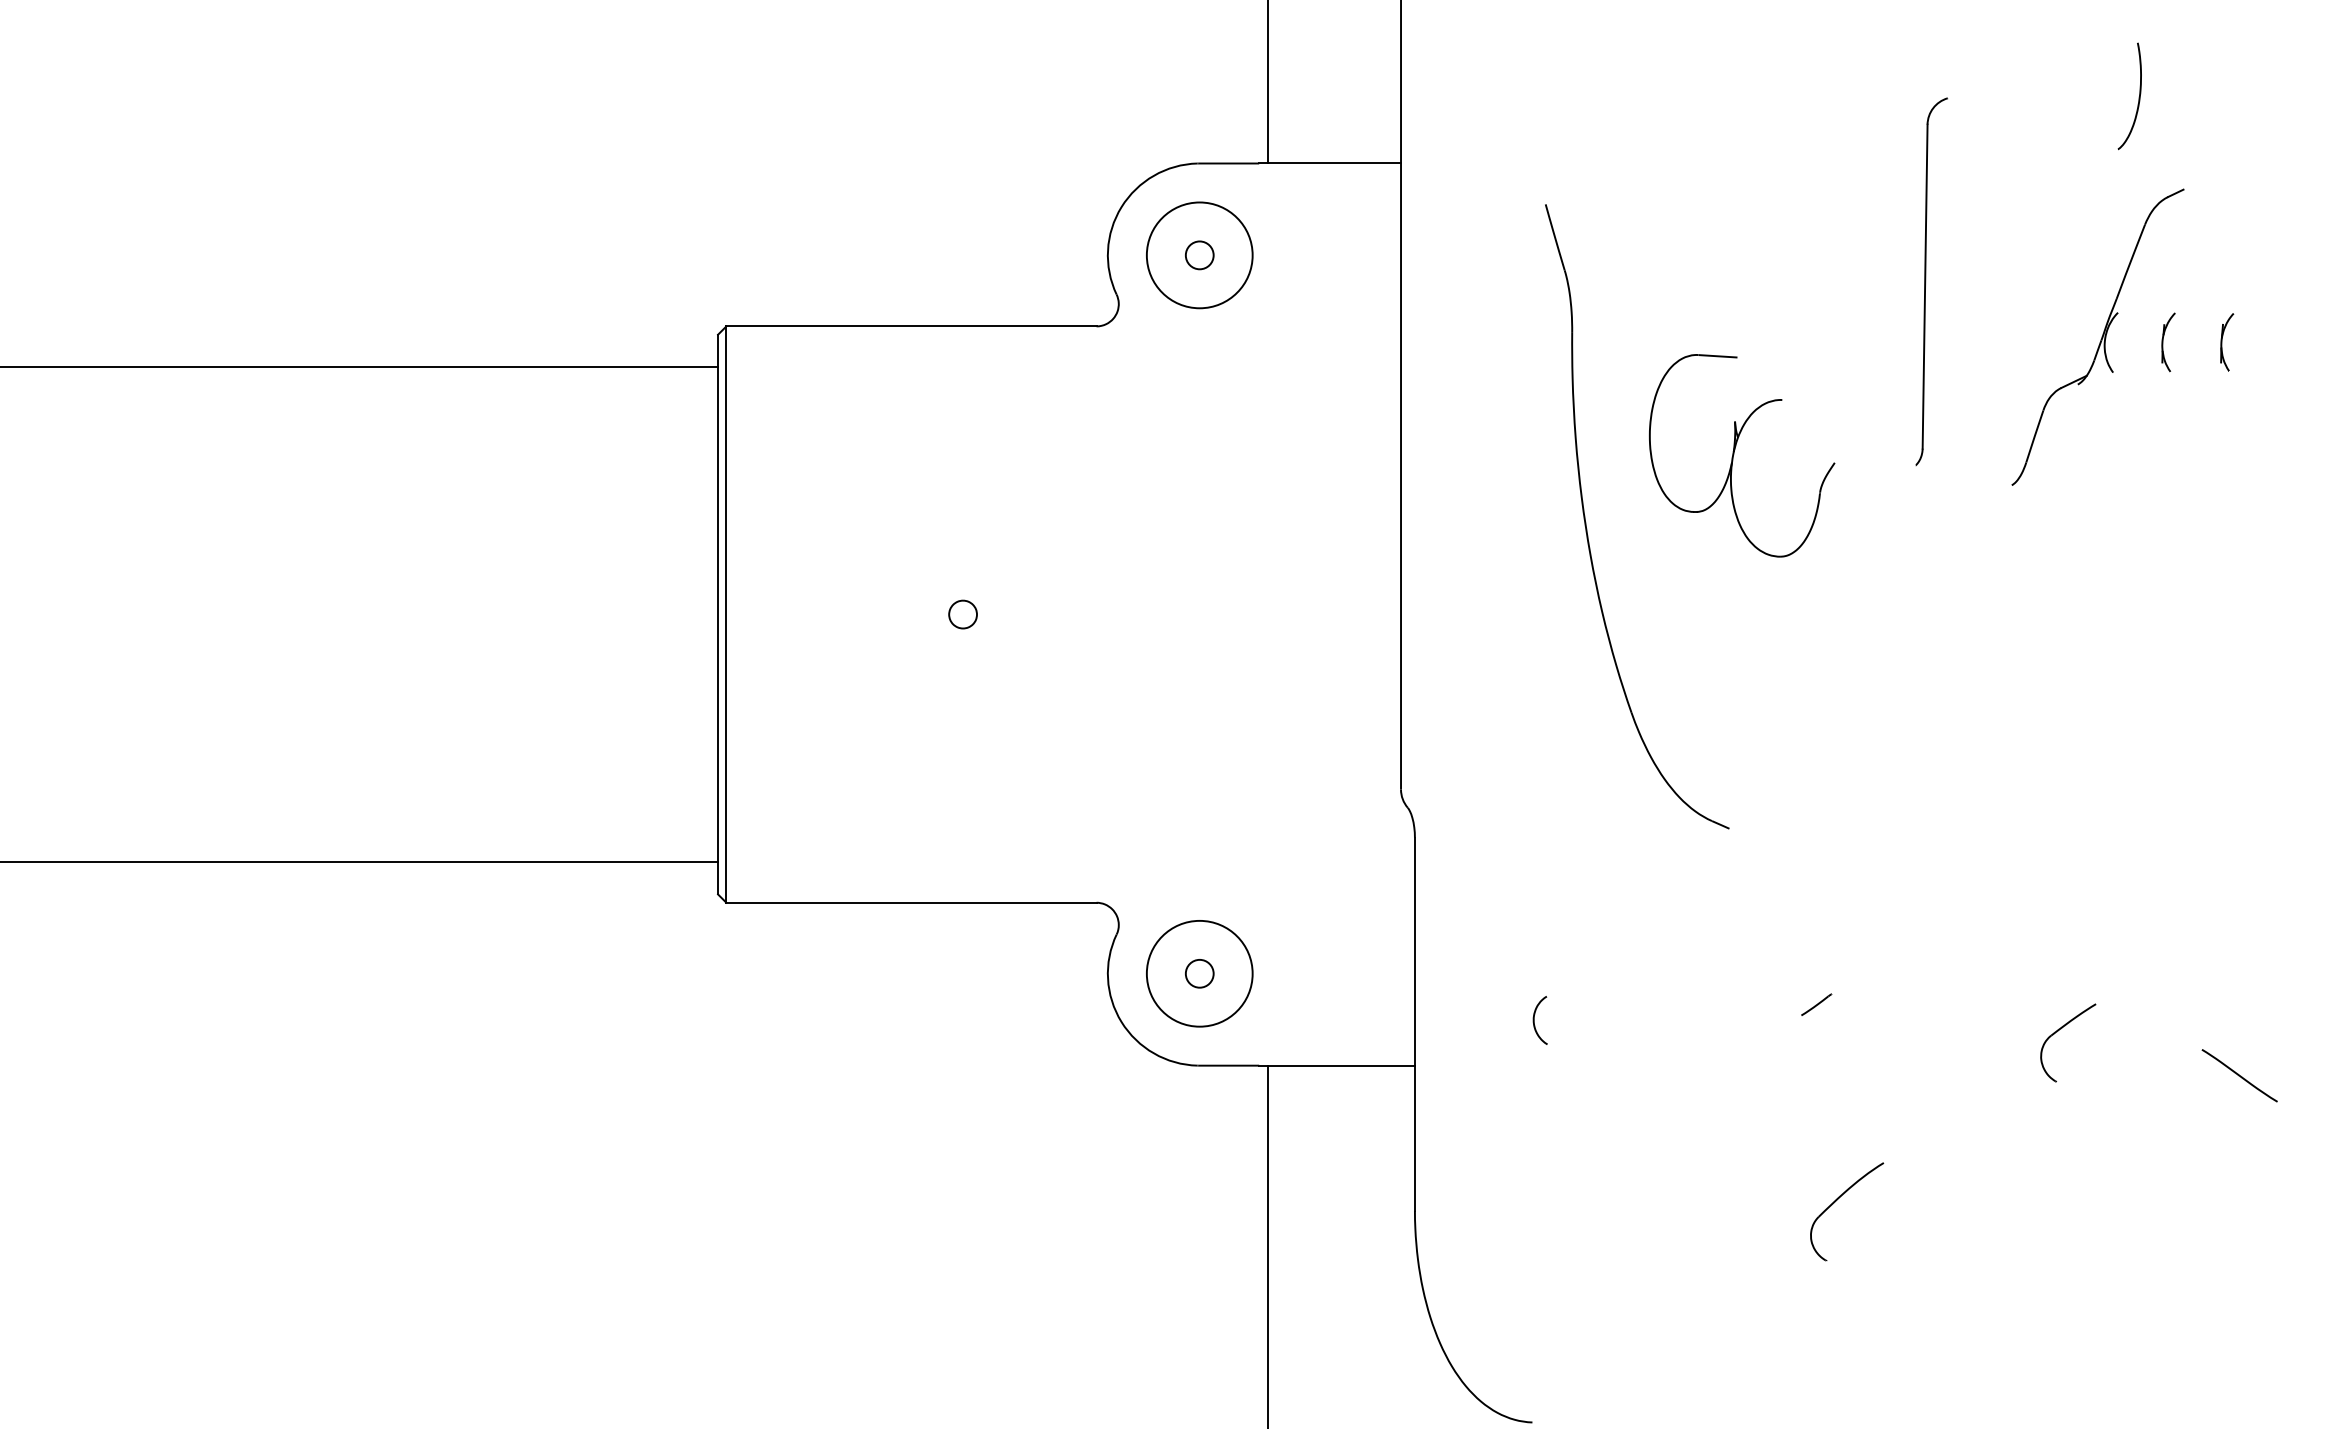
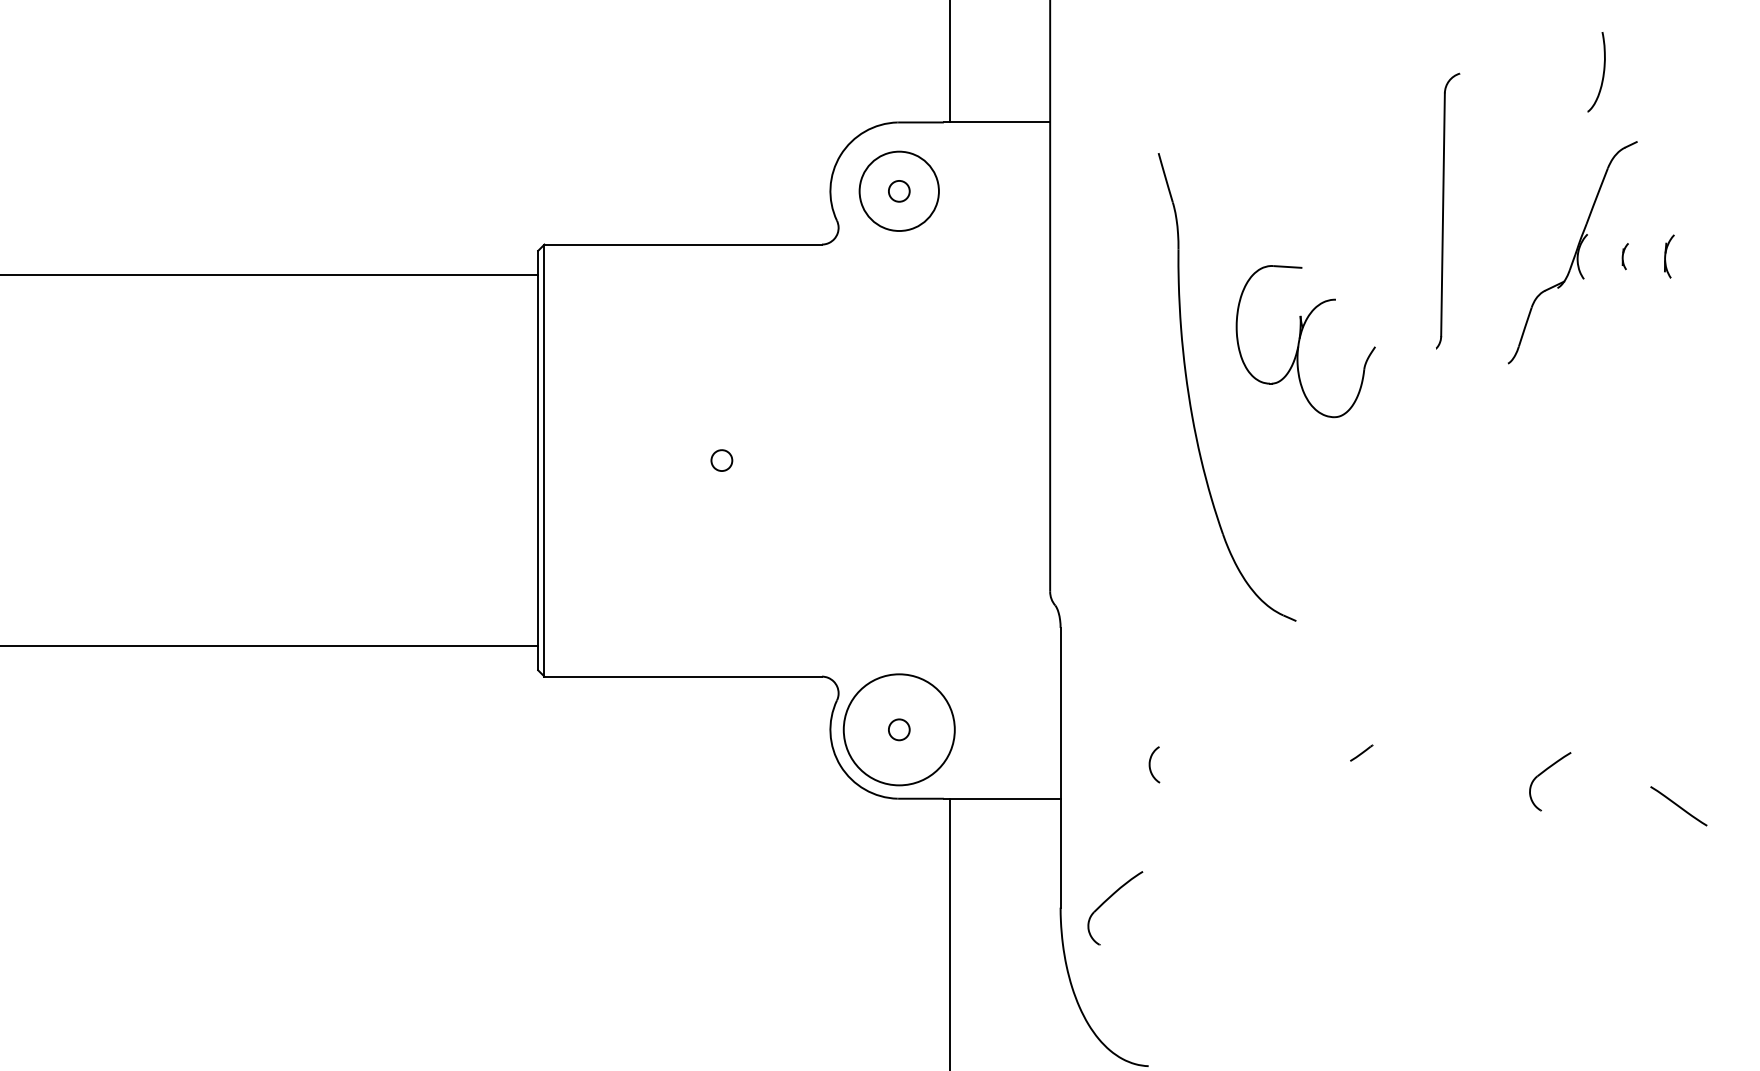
part: (2168, 342) -> (1625, 256), size x0.6
circle: (1199, 973) -> (899, 729), size x1.4
part: (1837, 1200) -> (1108, 899), moved

